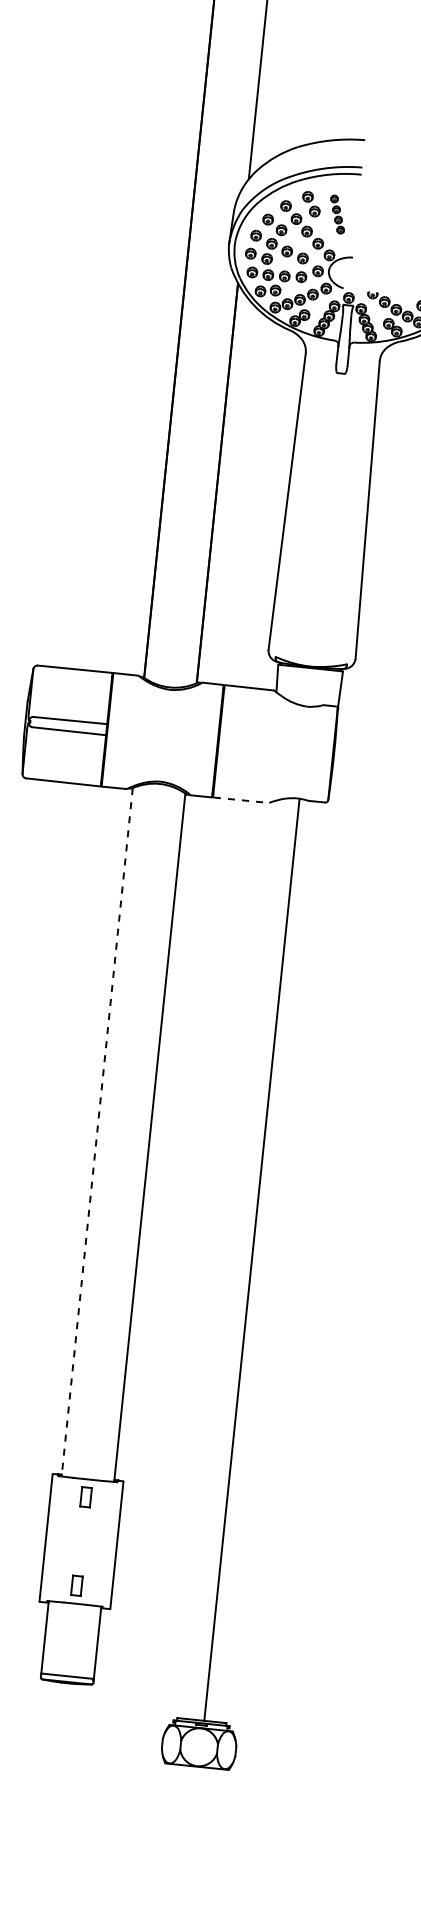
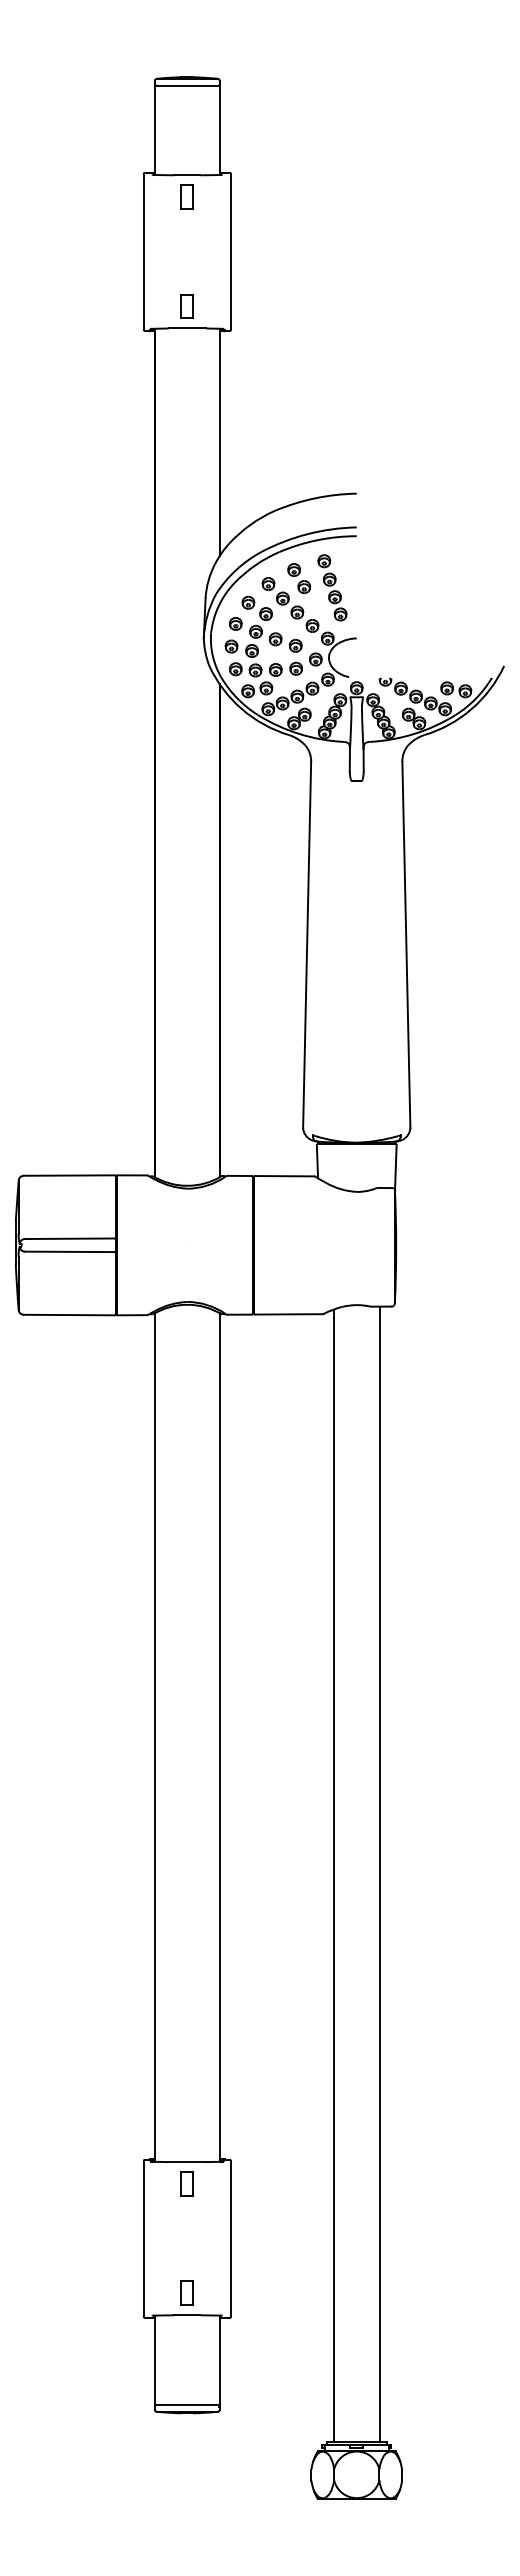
part: (337, 214) -> (332, 587), size x1.43
line: (241, 800) -> (289, 1314), dashed -> solid
line: (96, 1133) -> (154, 1738), dashed -> solid
line: (230, 1259) -> (333, 1875), added
line: (251, 1259) -> (379, 1873), moved

